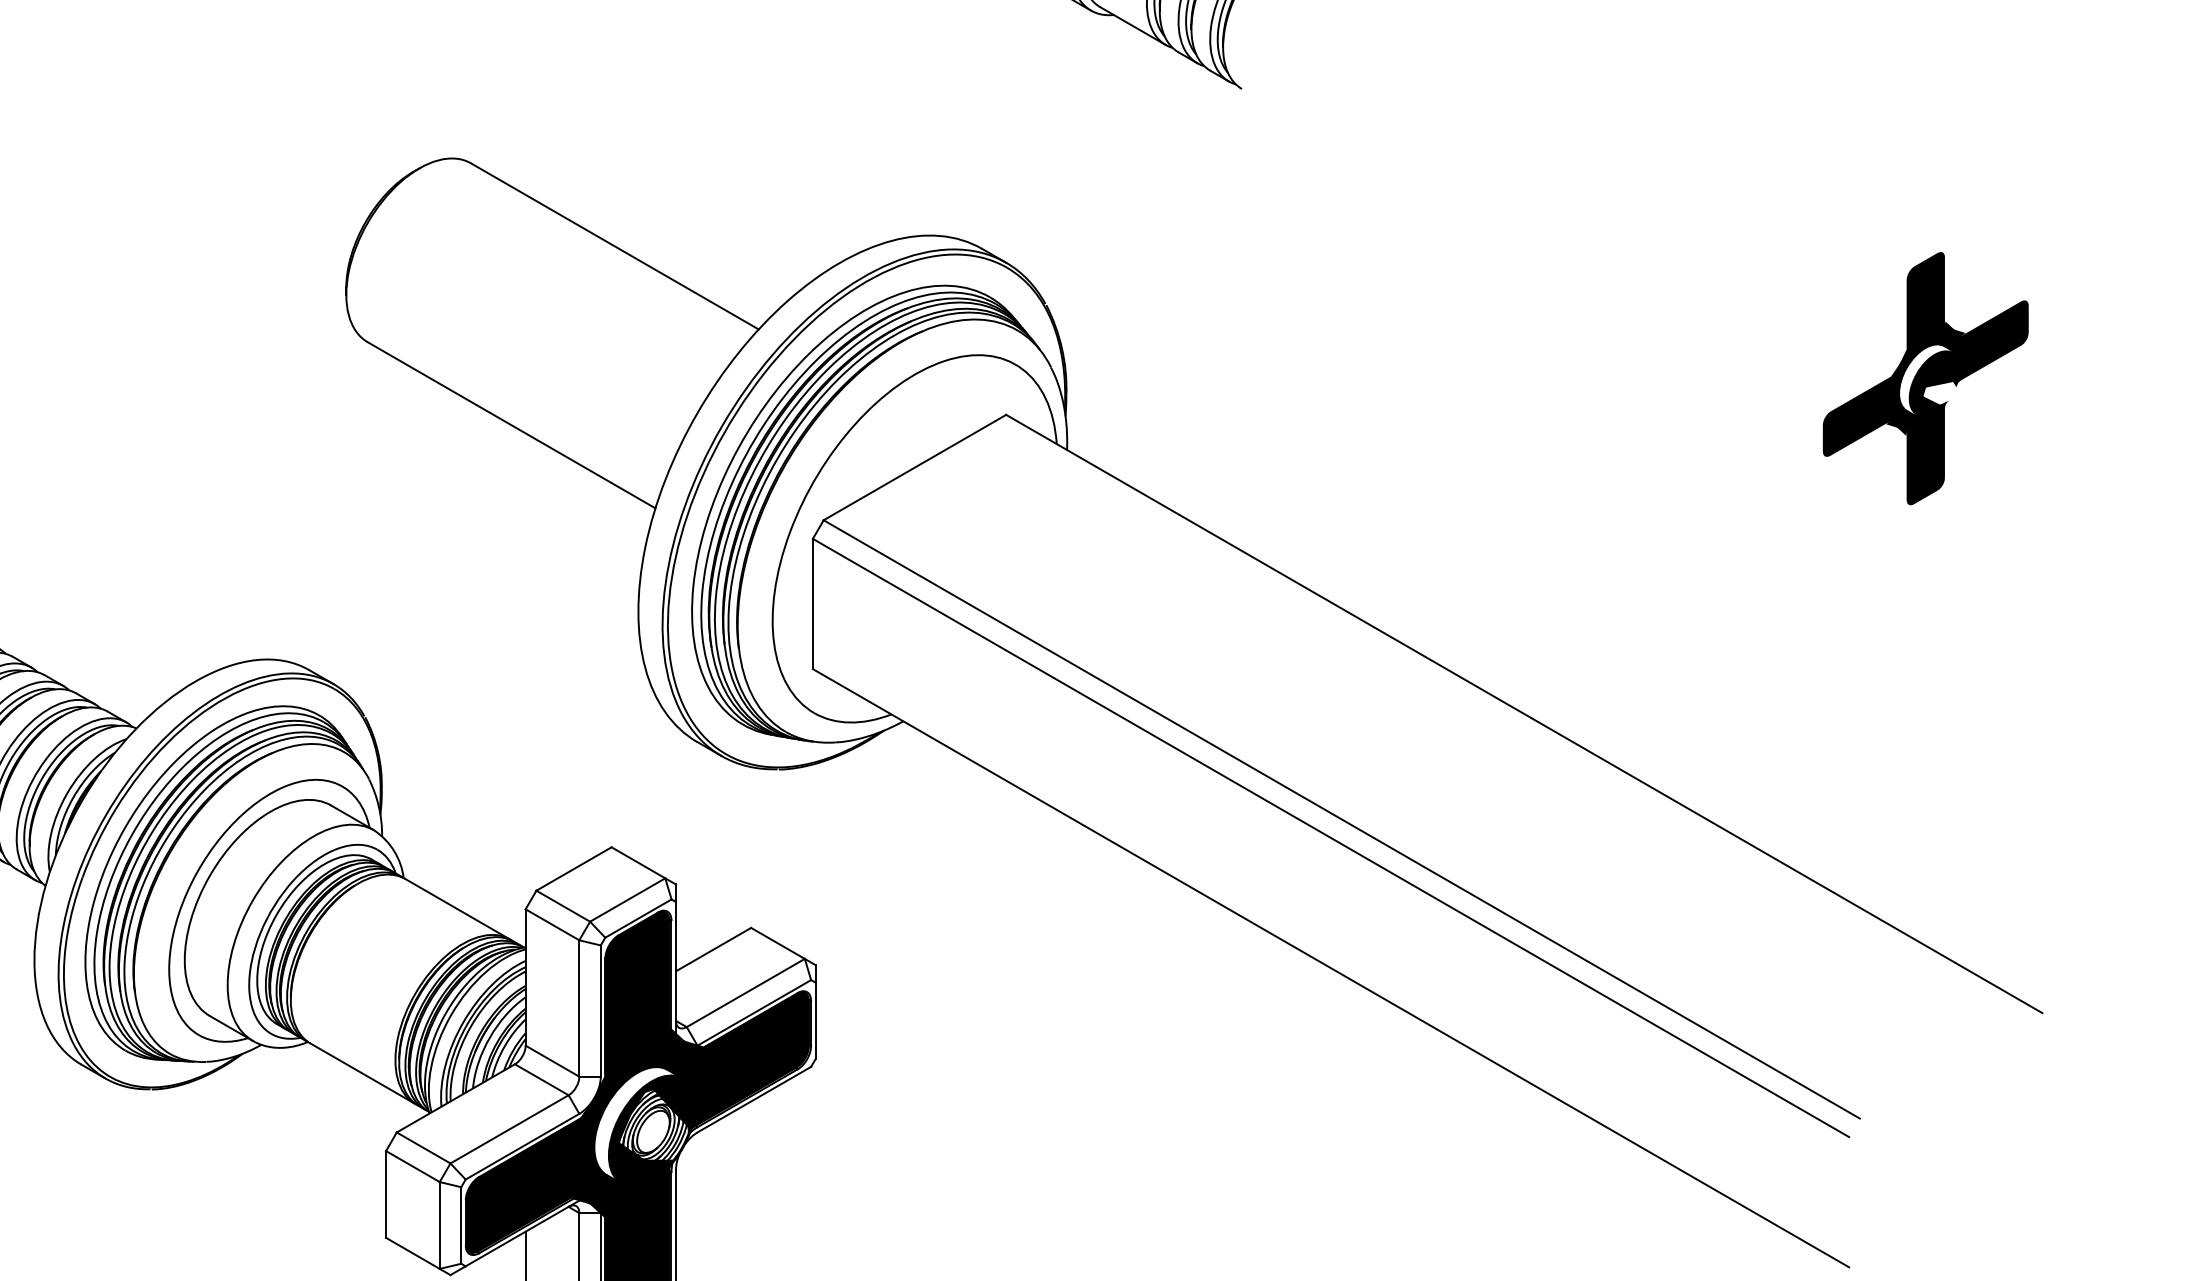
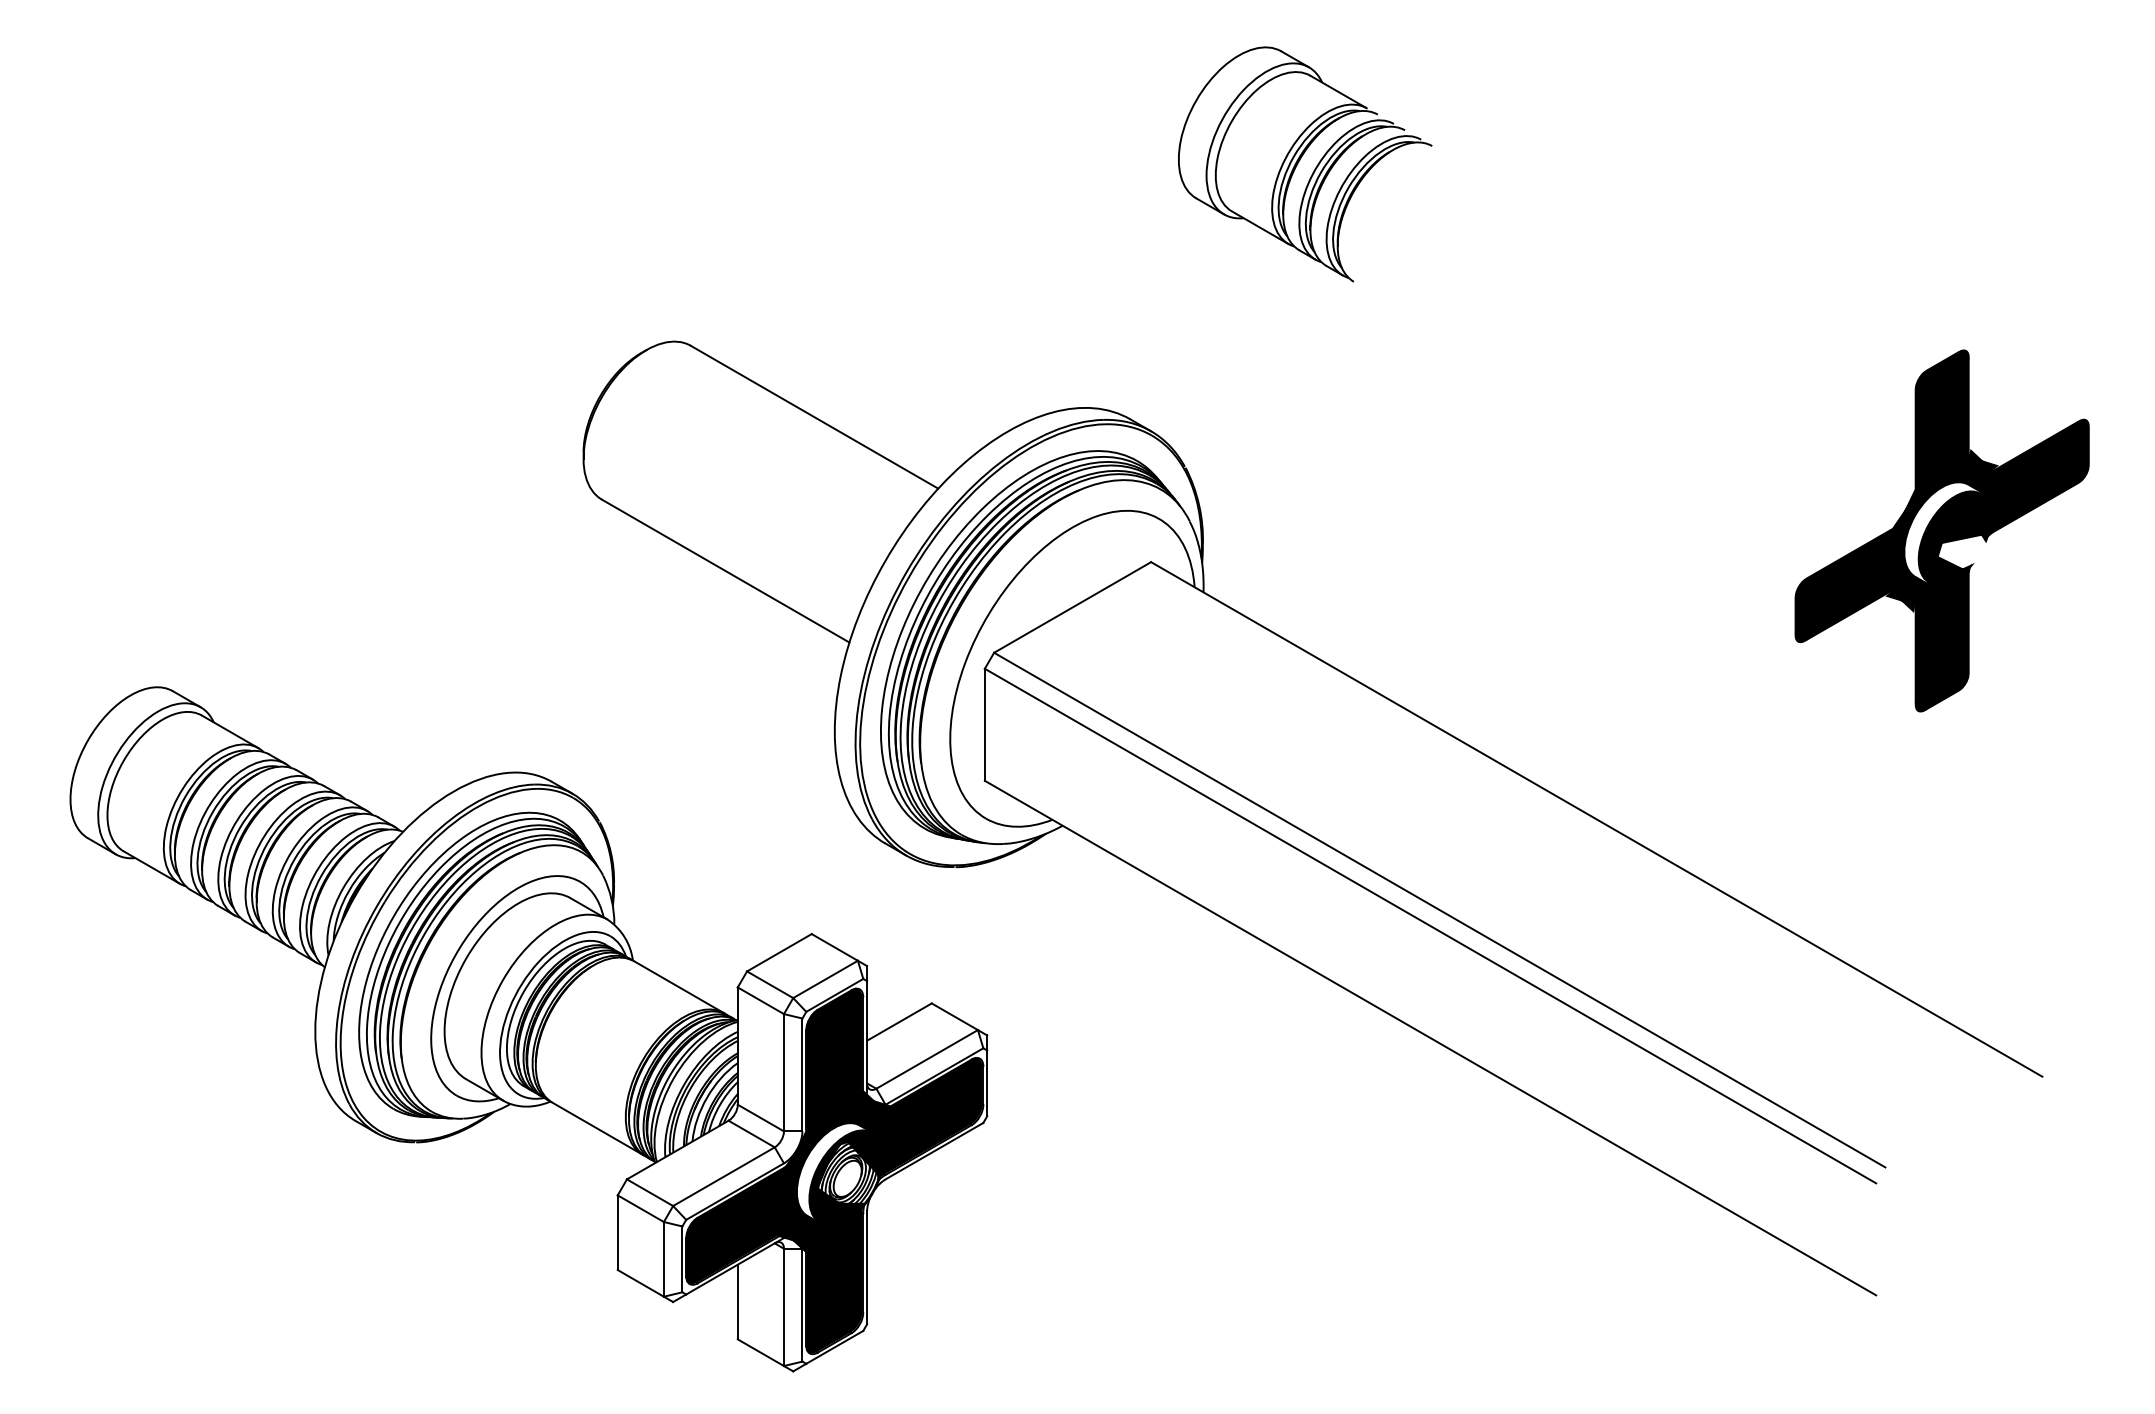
part: (1925, 378) -> (1941, 530), size x1.67

